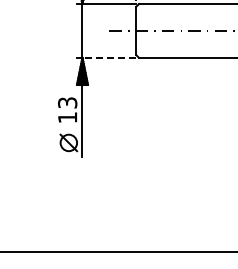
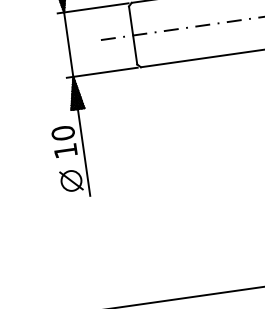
line: (109, 57) -> (105, 71), dashed -> solid
text: (67, 102) -> (62, 132), 13 -> 10

